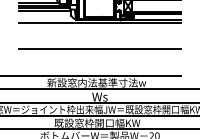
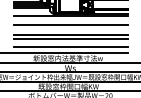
line: (100, 36) -> (70, 25), added
line: (100, 55) -> (70, 39), added
line: (100, 65) -> (70, 46), added

